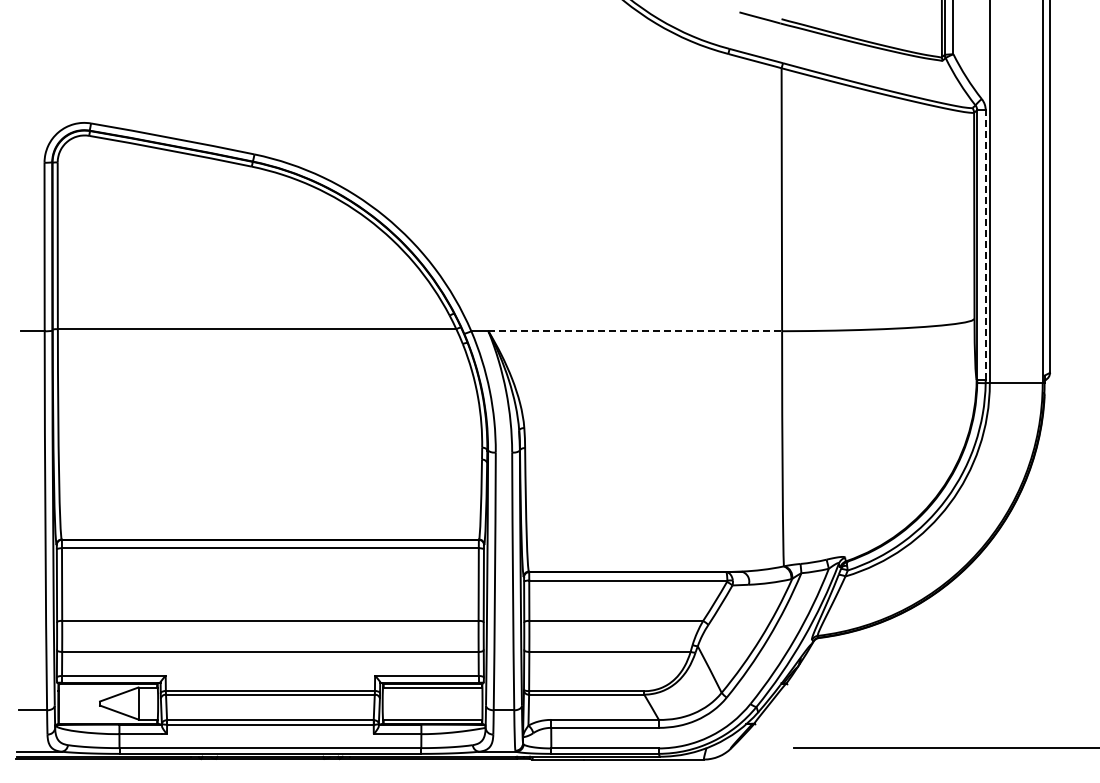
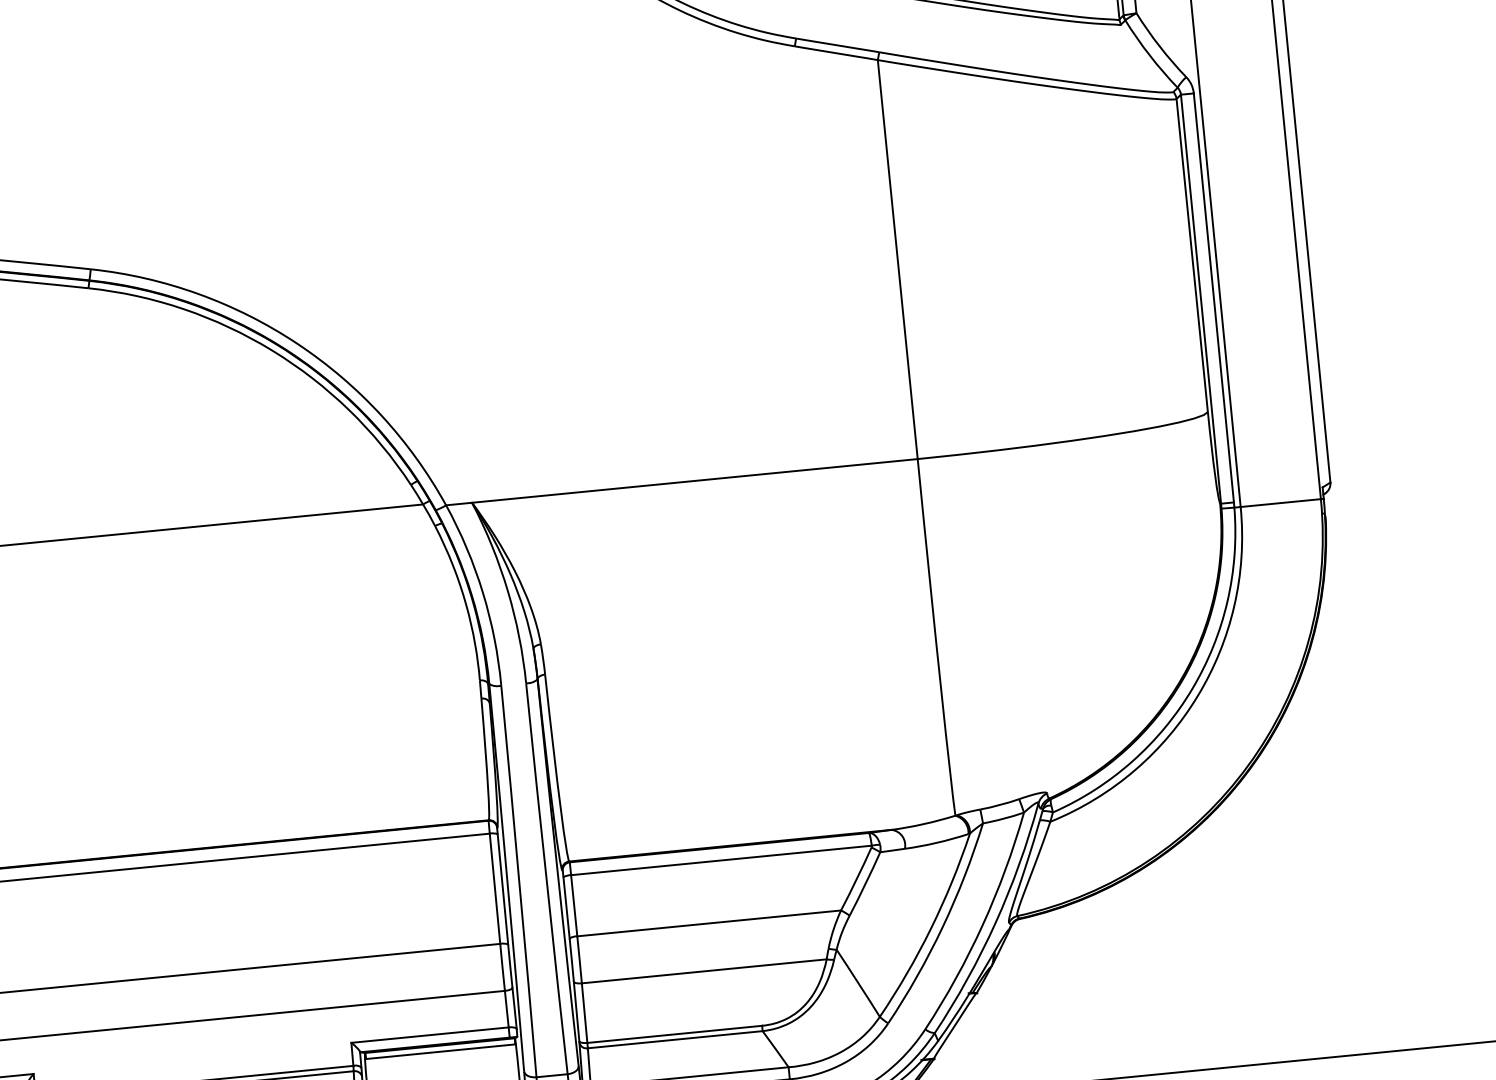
line: (985, 245) -> (1213, 298), dashed -> solid
line: (635, 331) -> (695, 481), dashed -> solid

